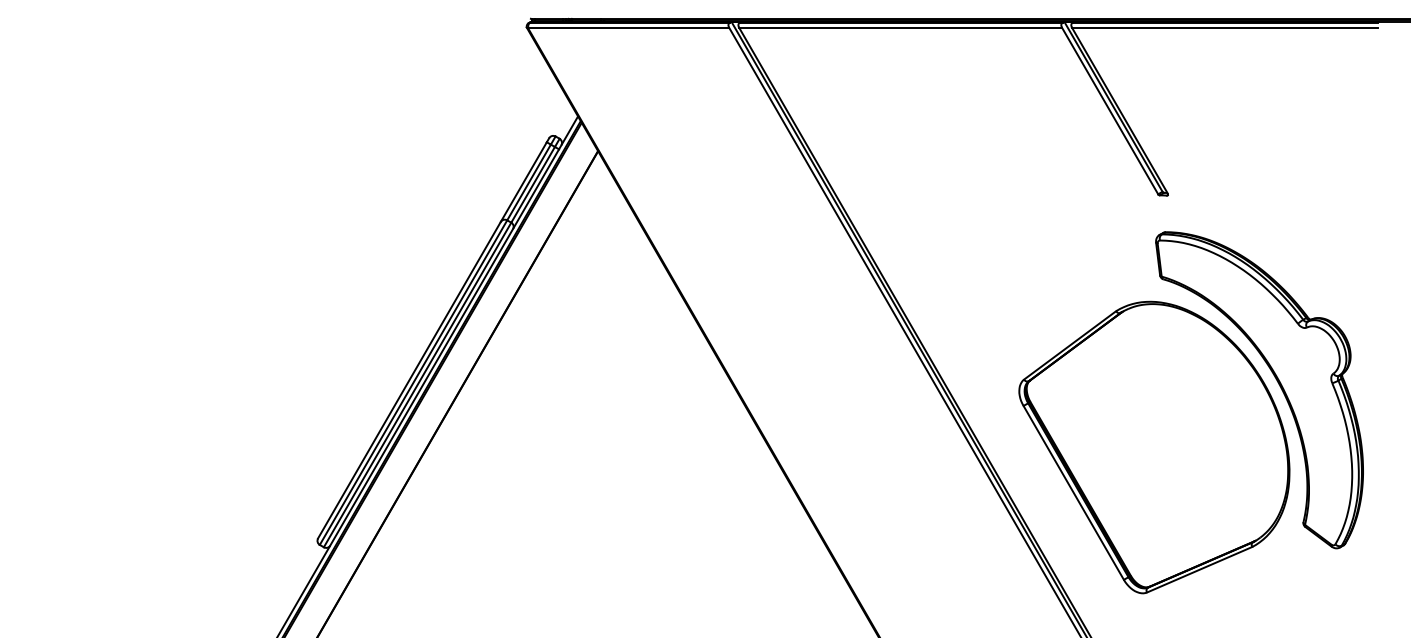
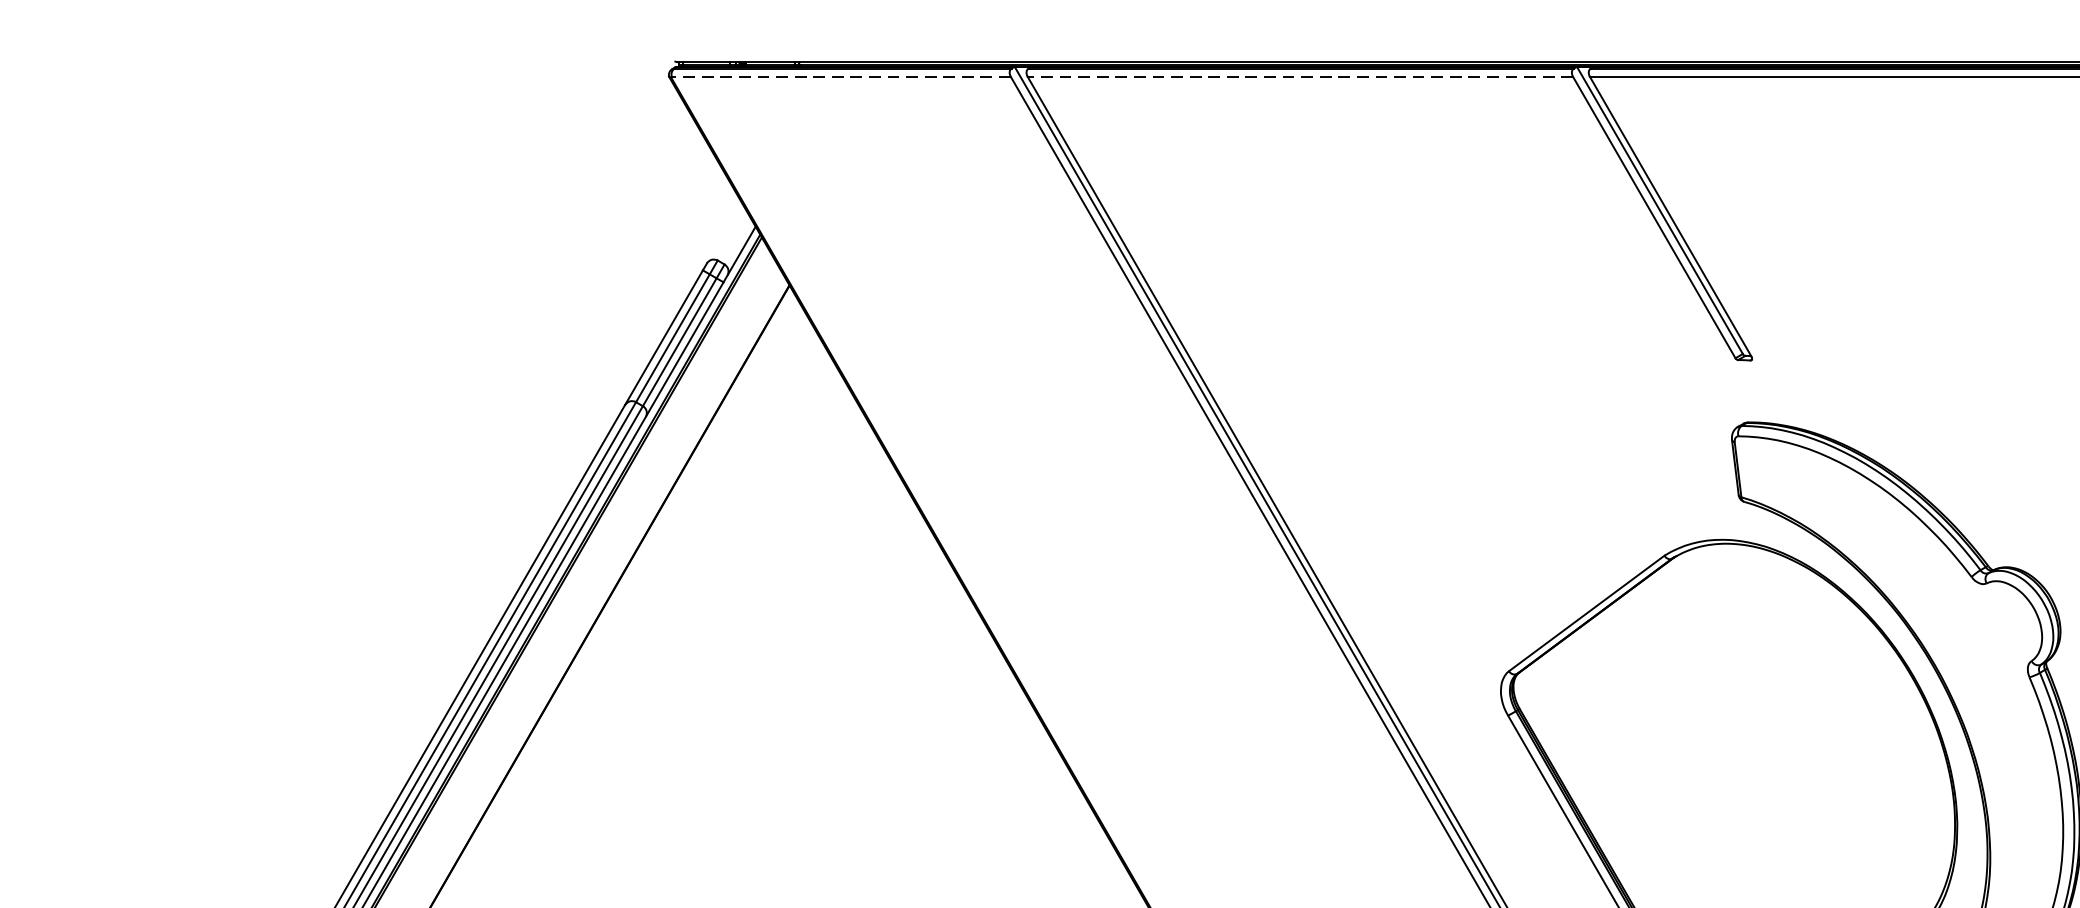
line: (628, 27) -> (840, 76), solid -> dashed
line: (900, 27) -> (1300, 76), solid -> dashed

